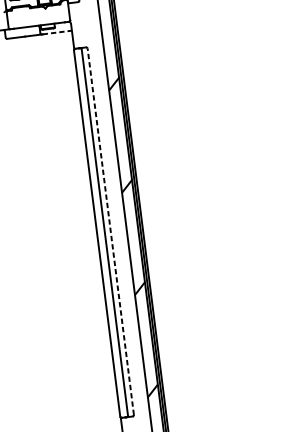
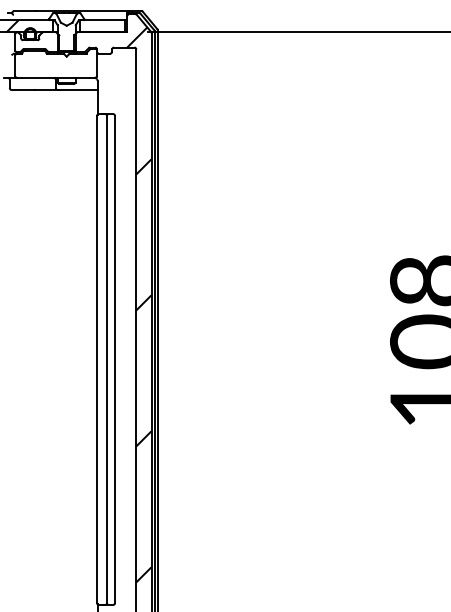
line: (57, 32) -> (78, 89), dashed -> solid
line: (111, 231) -> (115, 359), dashed -> solid

